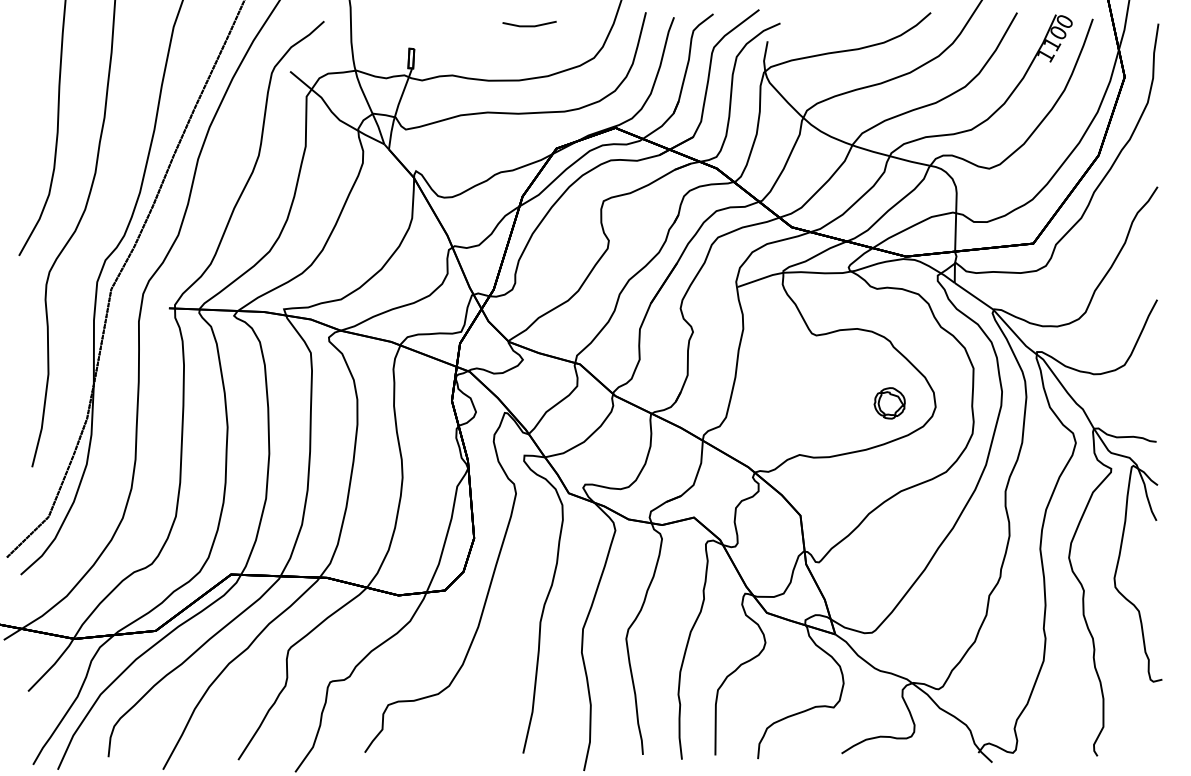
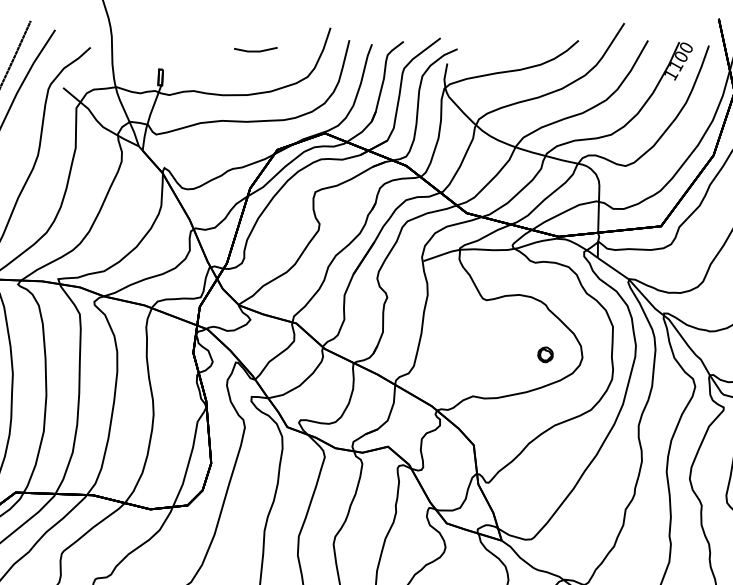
part: (889, 403) -> (545, 354), size x0.6

